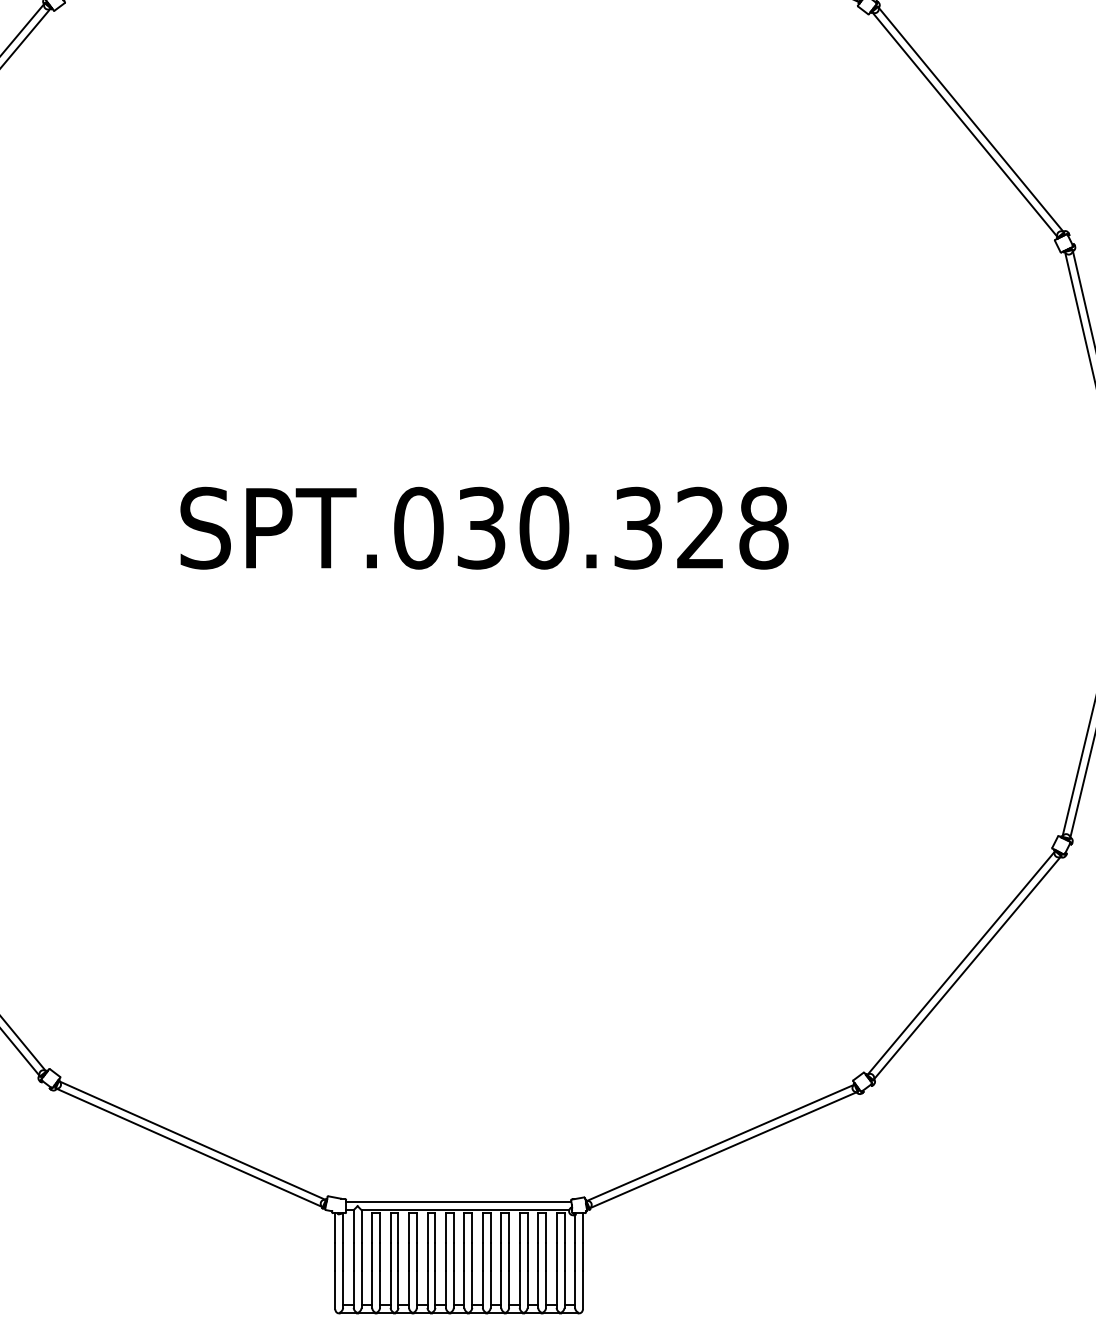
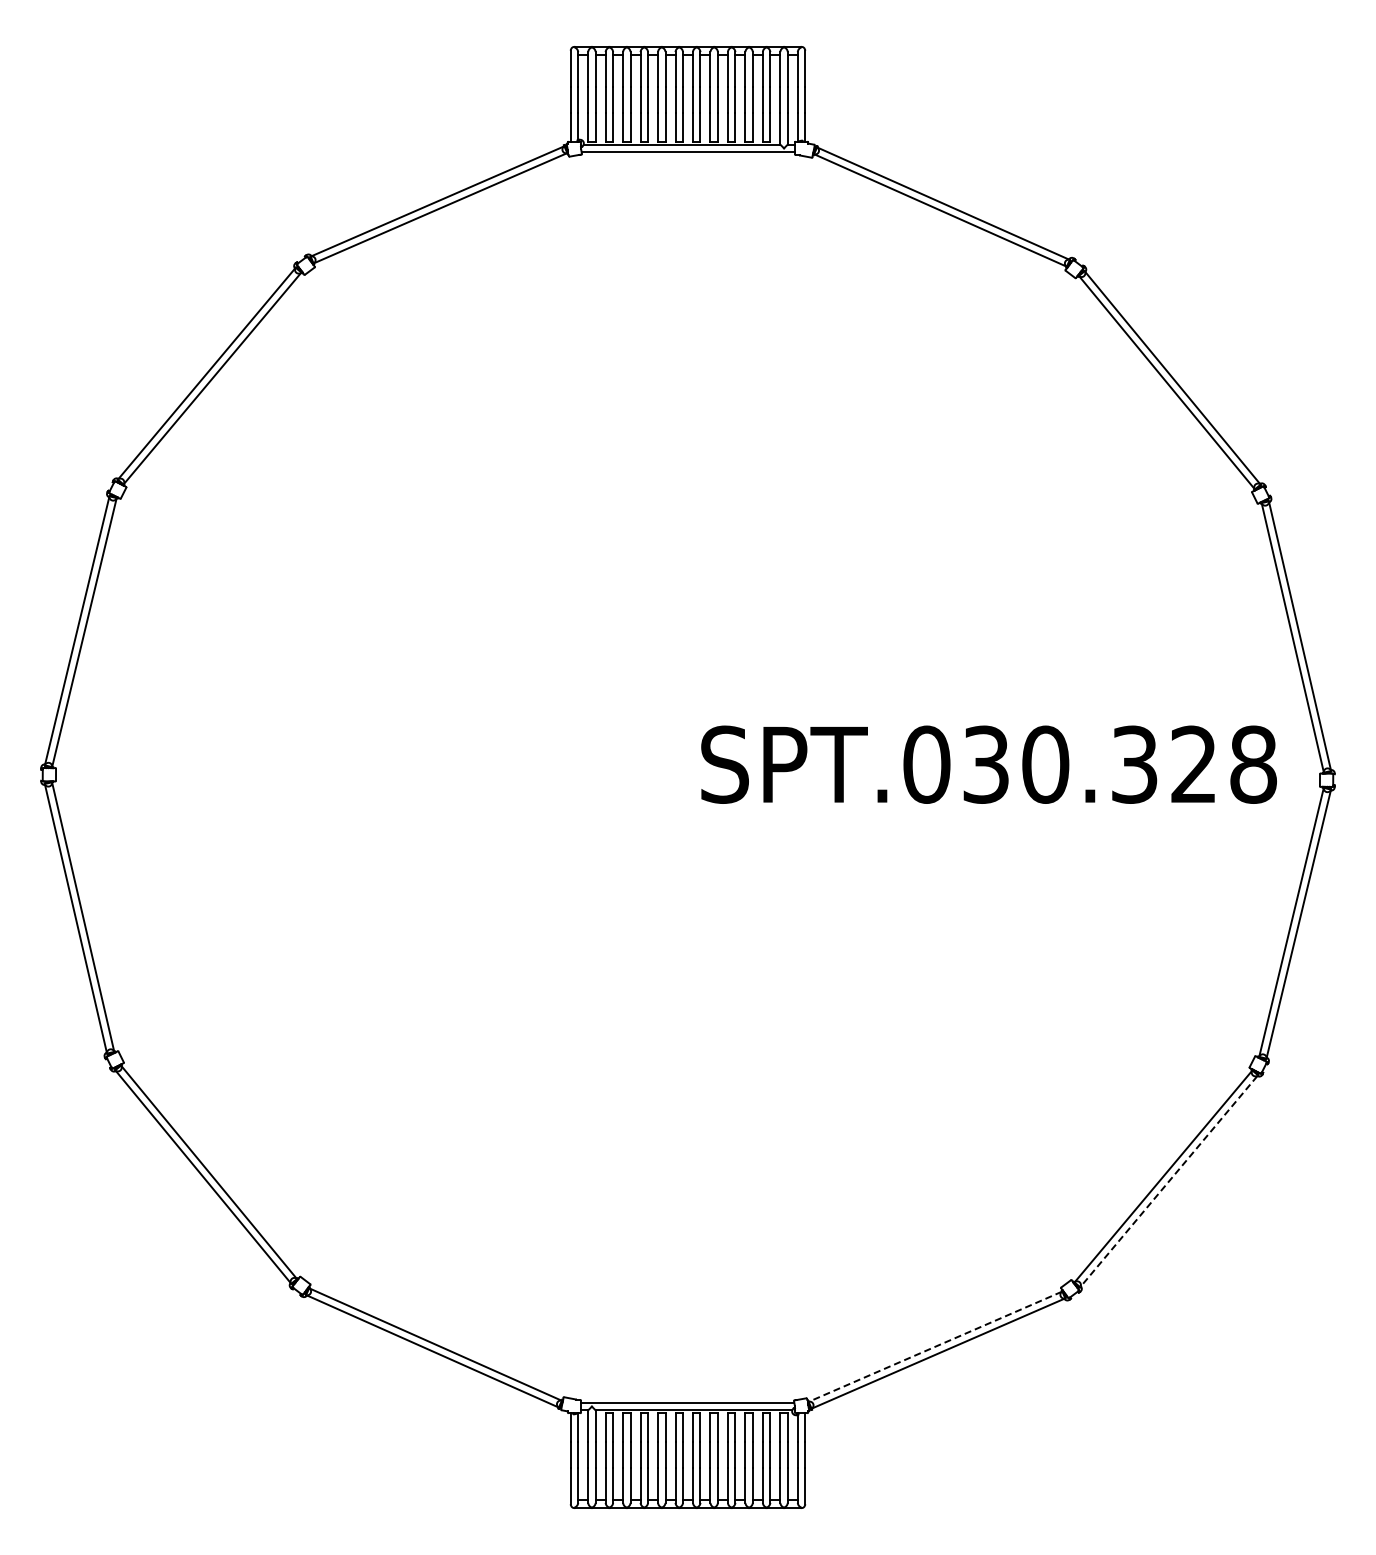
text: (483, 527) -> (988, 764), moved
line: (966, 968) -> (1168, 1181), solid -> dashed
line: (720, 1142) -> (935, 1346), solid -> dashed

